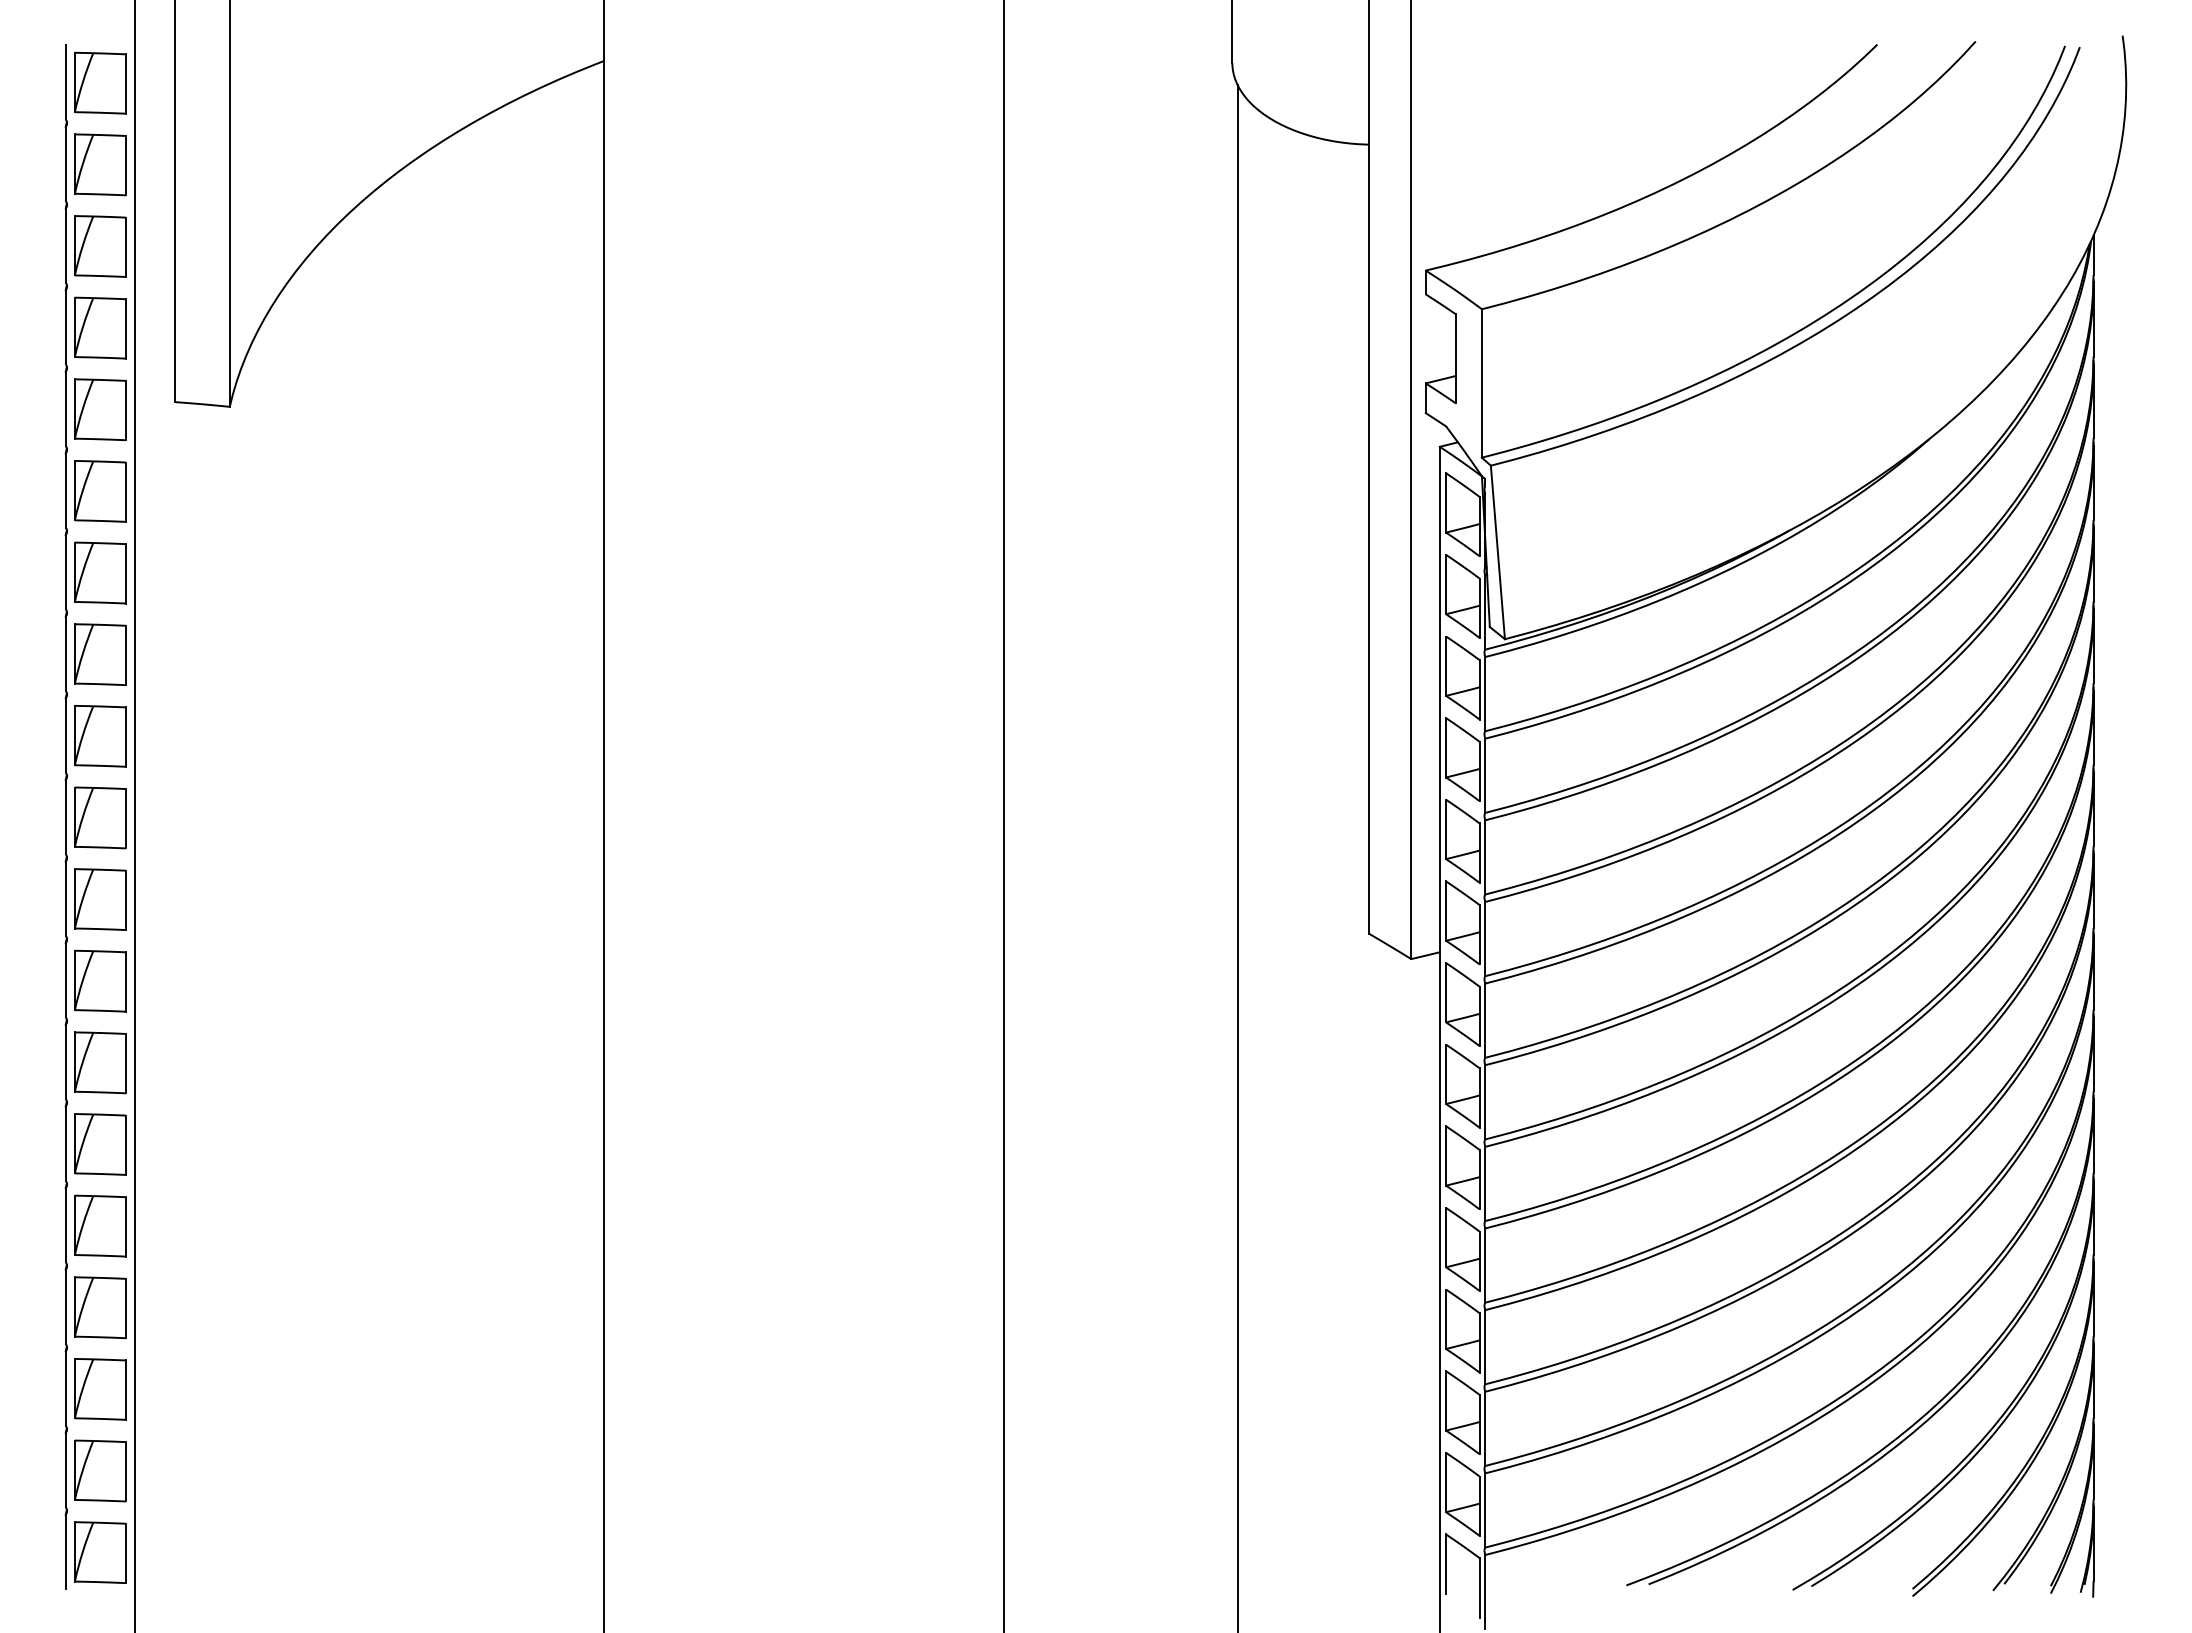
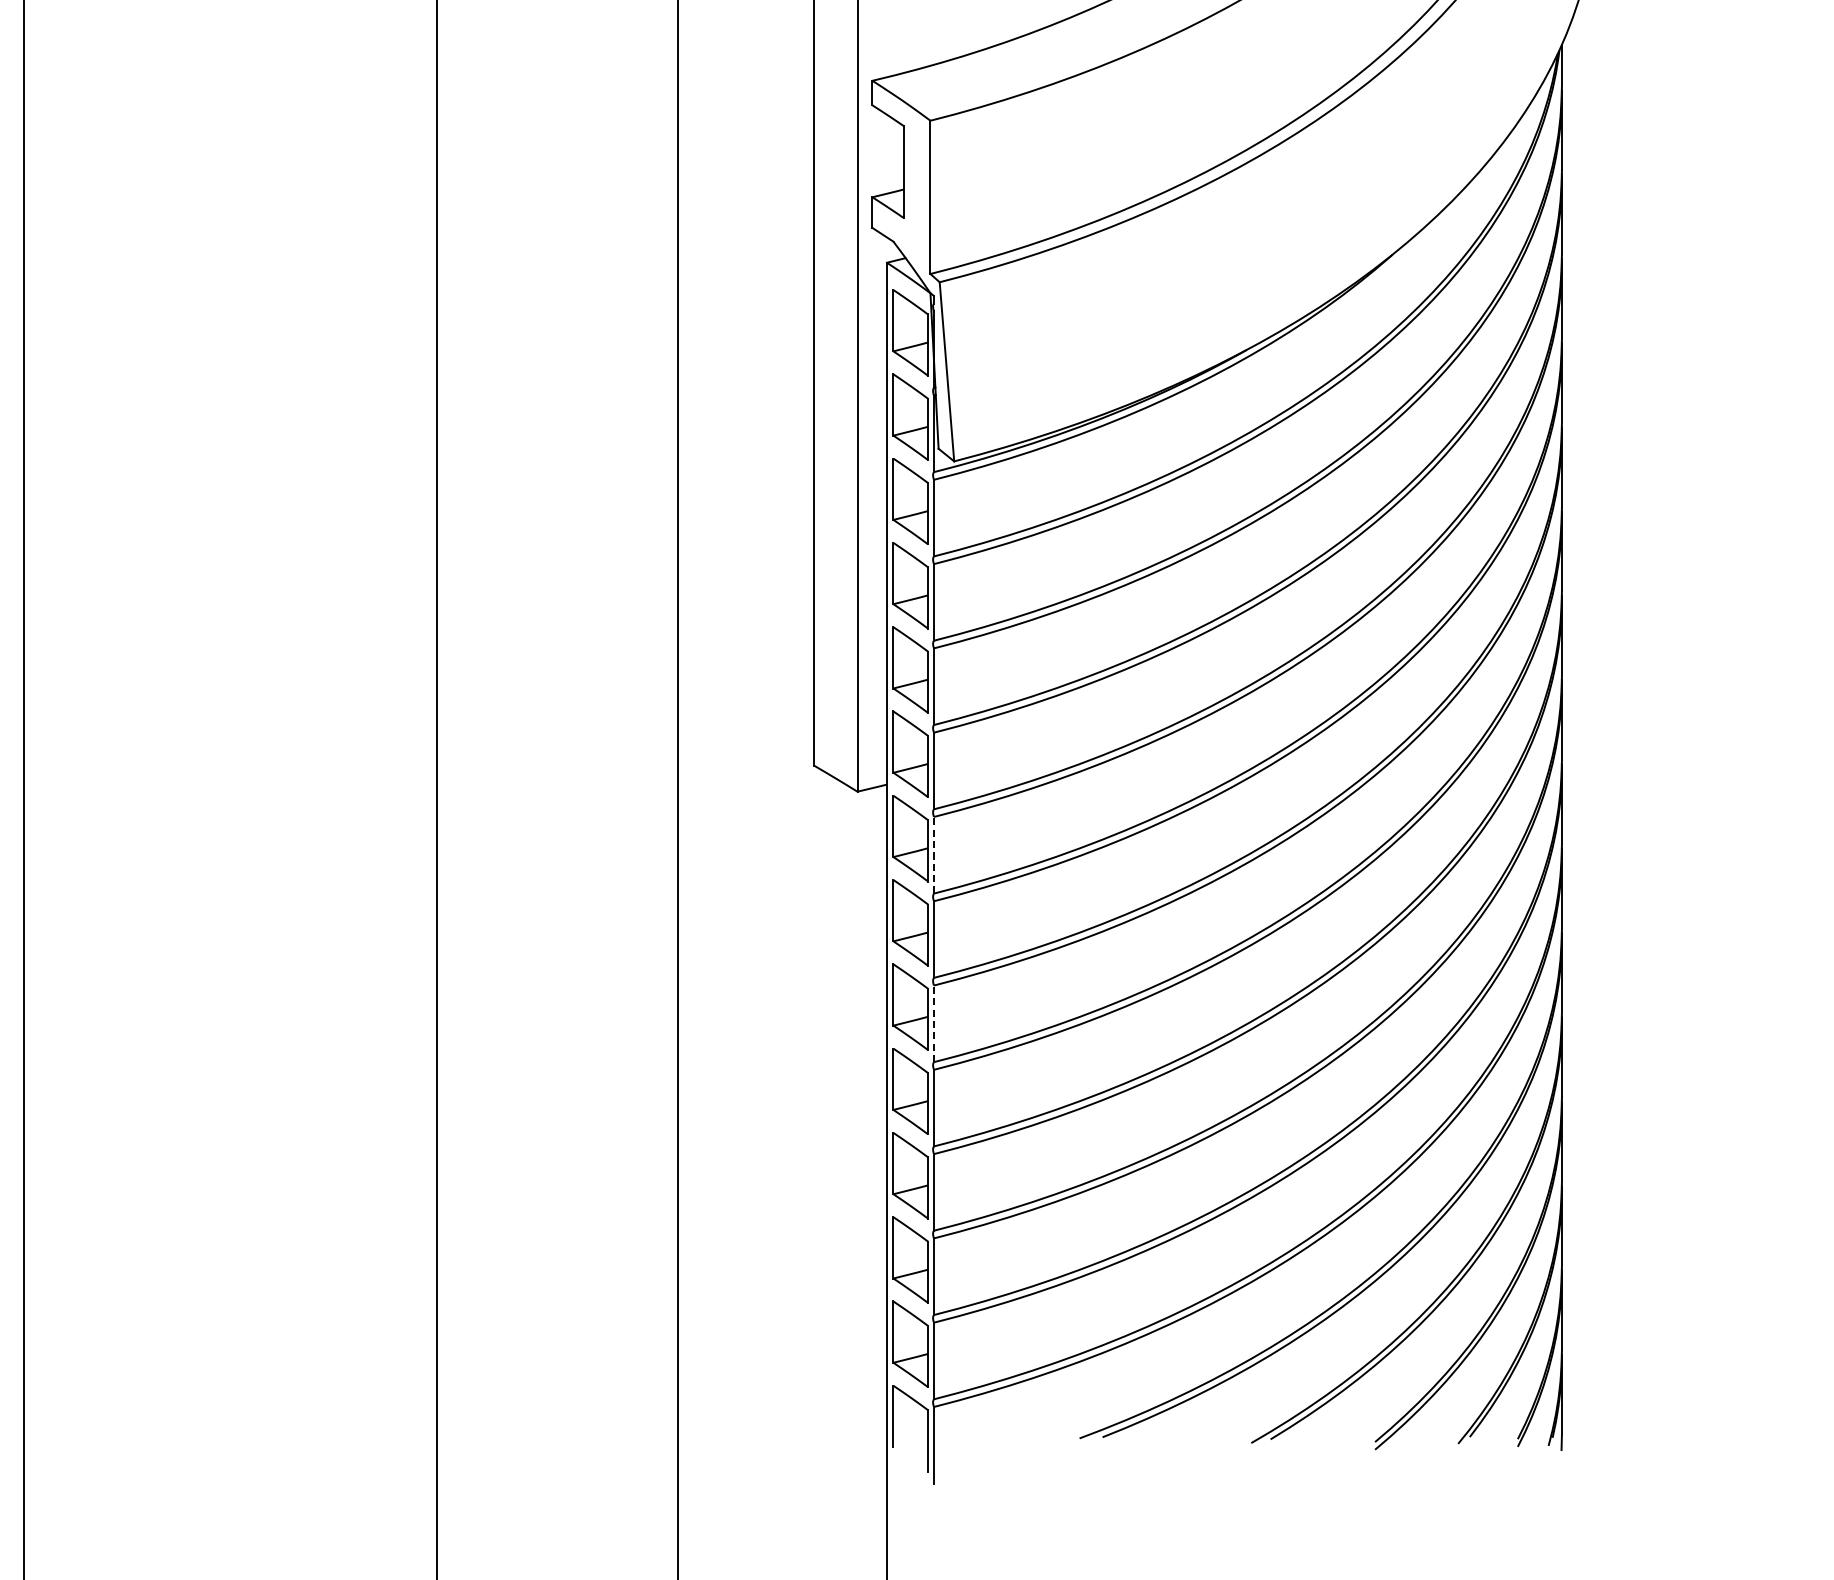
line: (1485, 1020) -> (934, 855), solid -> dashed
line: (1485, 1183) -> (934, 1023), solid -> dashed

